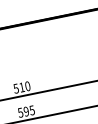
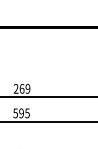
text: (21, 87) -> (21, 88), 510 -> 269

